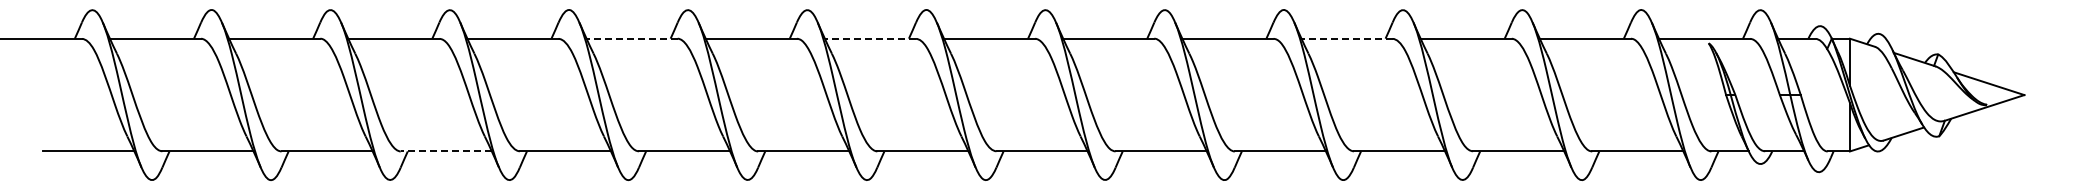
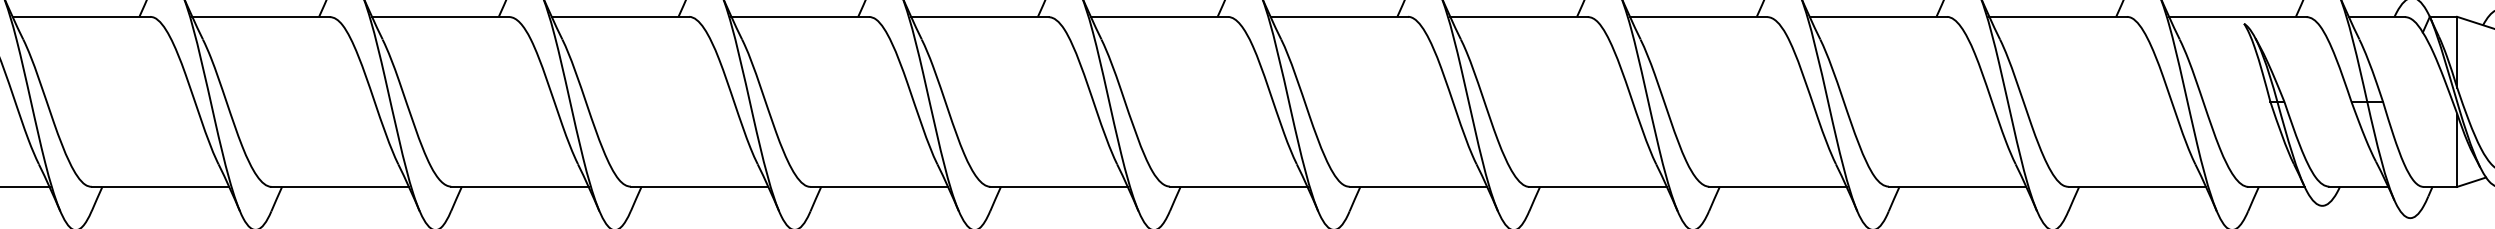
line: (632, 38) -> (621, 16), dashed -> solid
line: (870, 38) -> (979, 16), dashed -> solid
line: (1347, 38) -> (1699, 16), dashed -> solid
line: (446, 151) -> (340, 186), dashed -> solid

